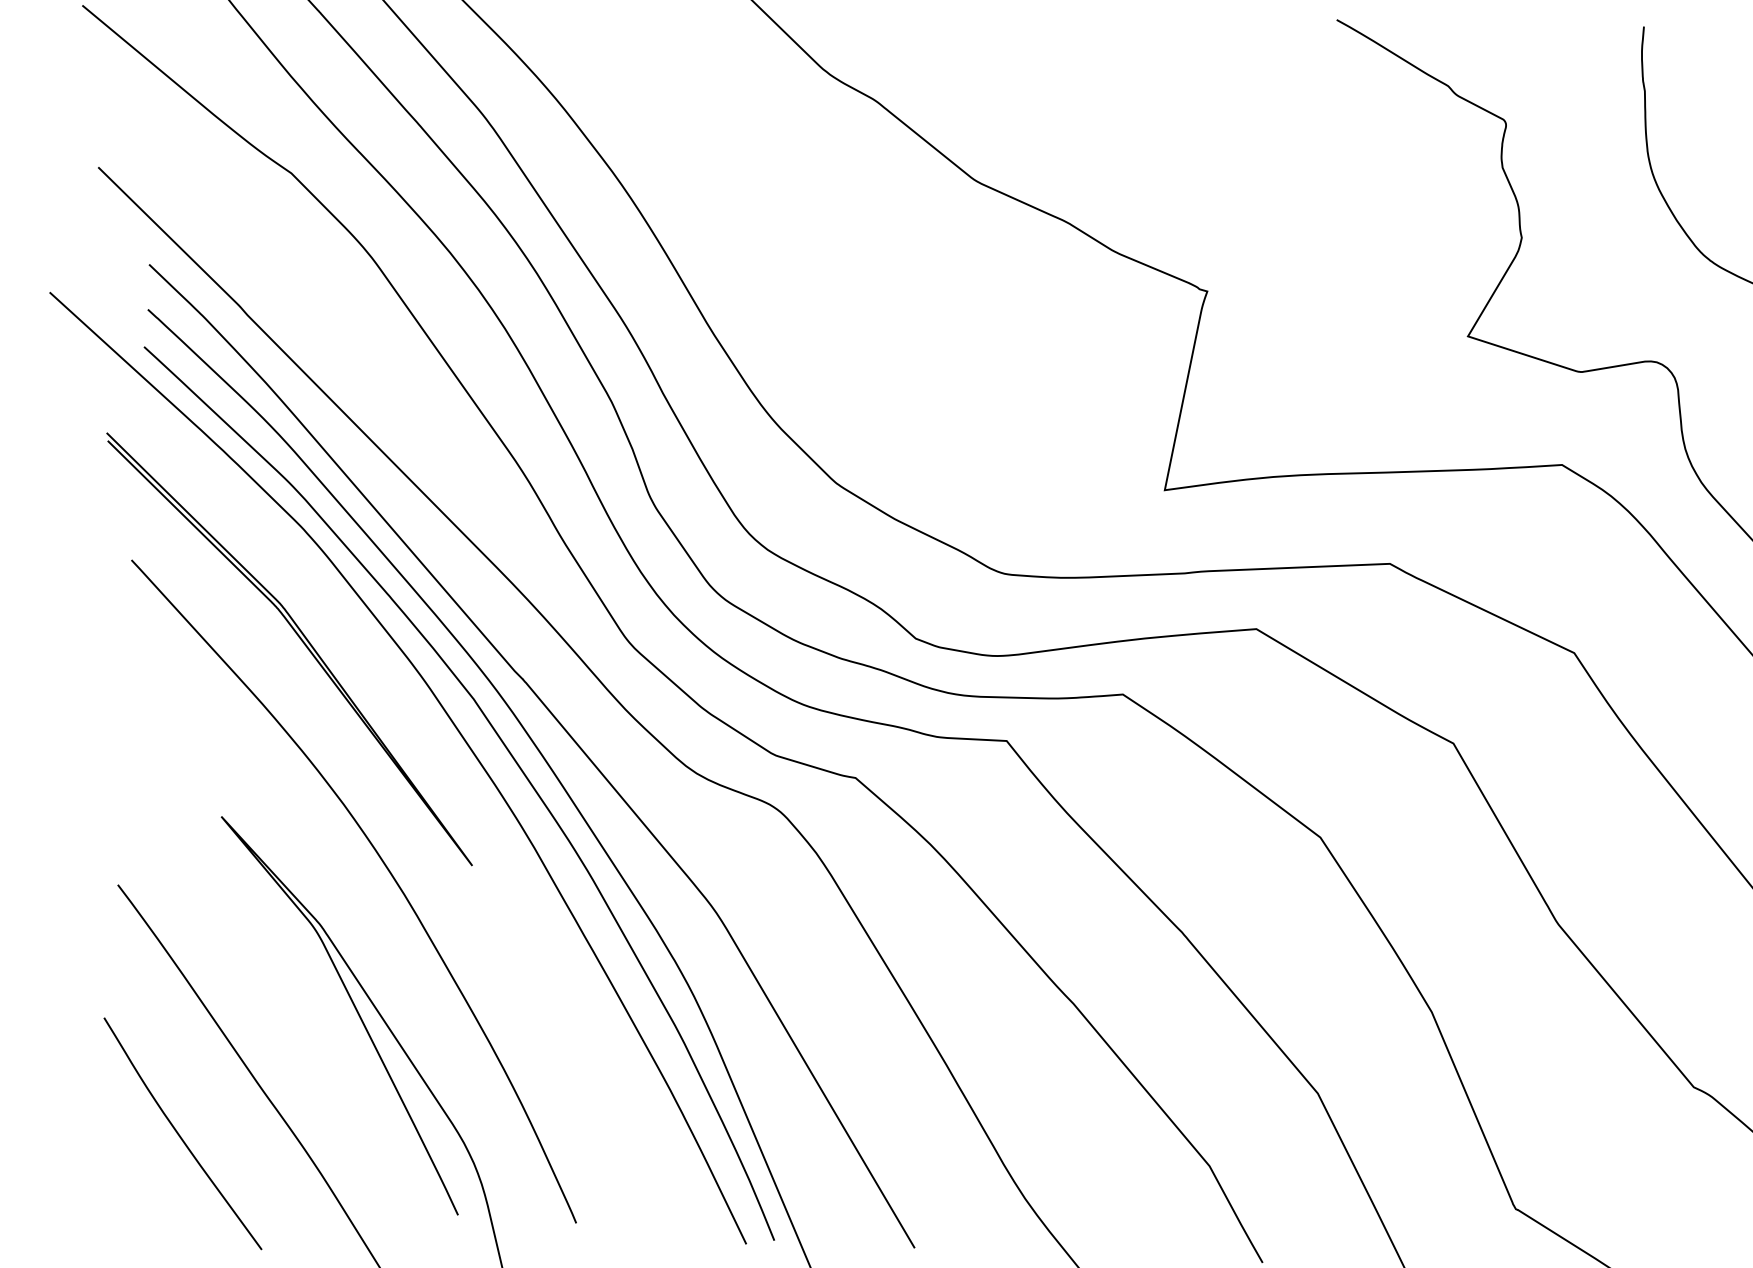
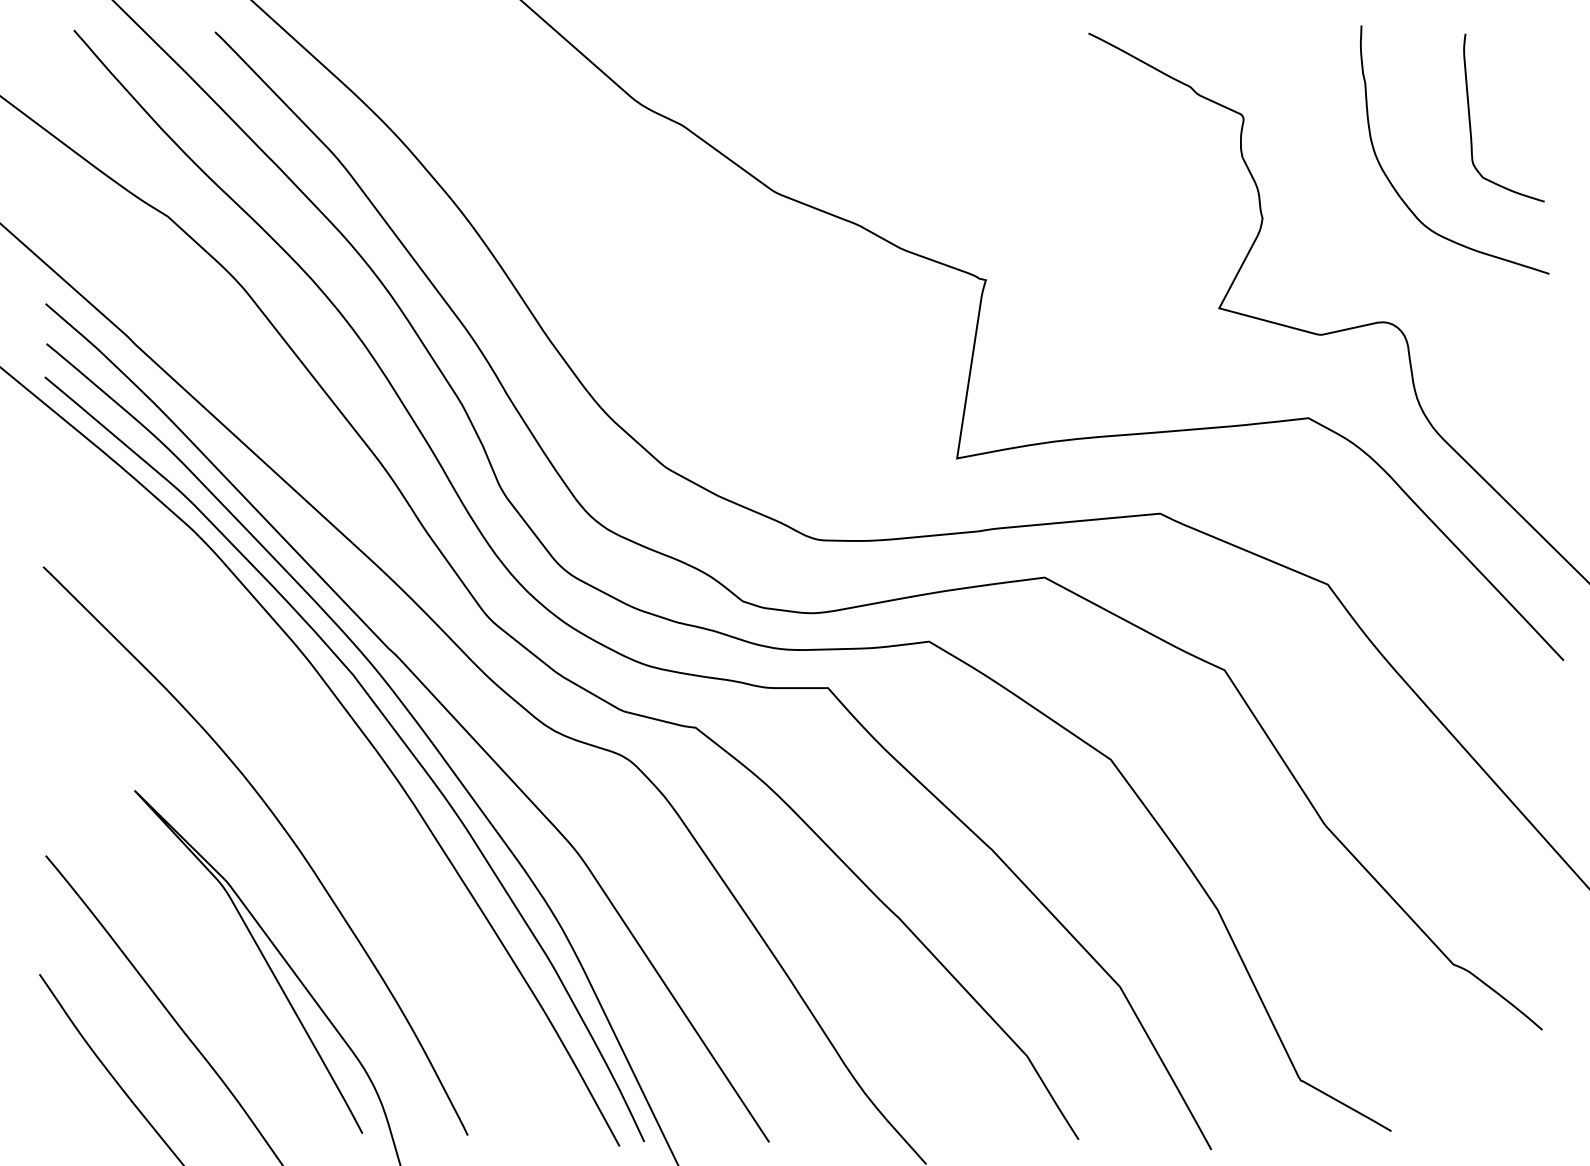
curve: (301, 641) -> (197, 631), removed

